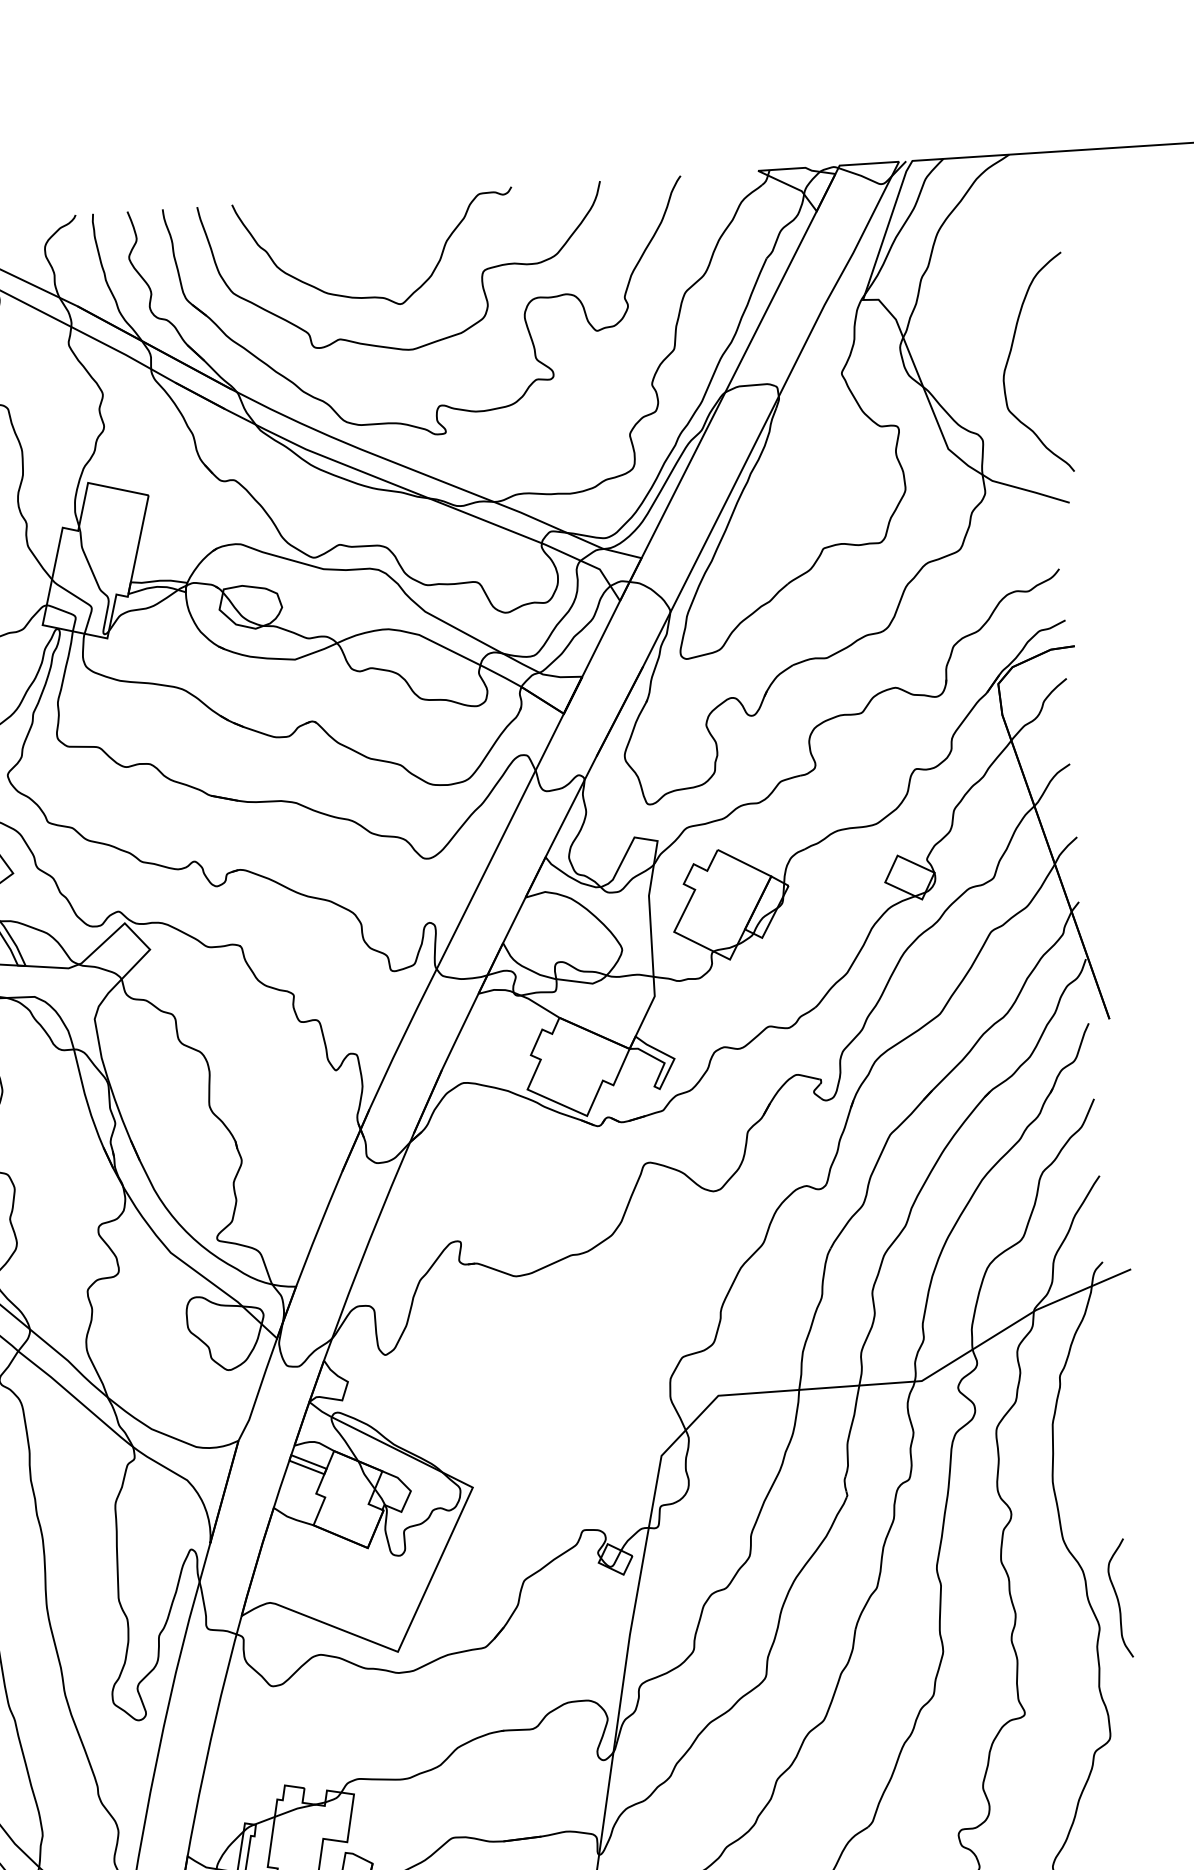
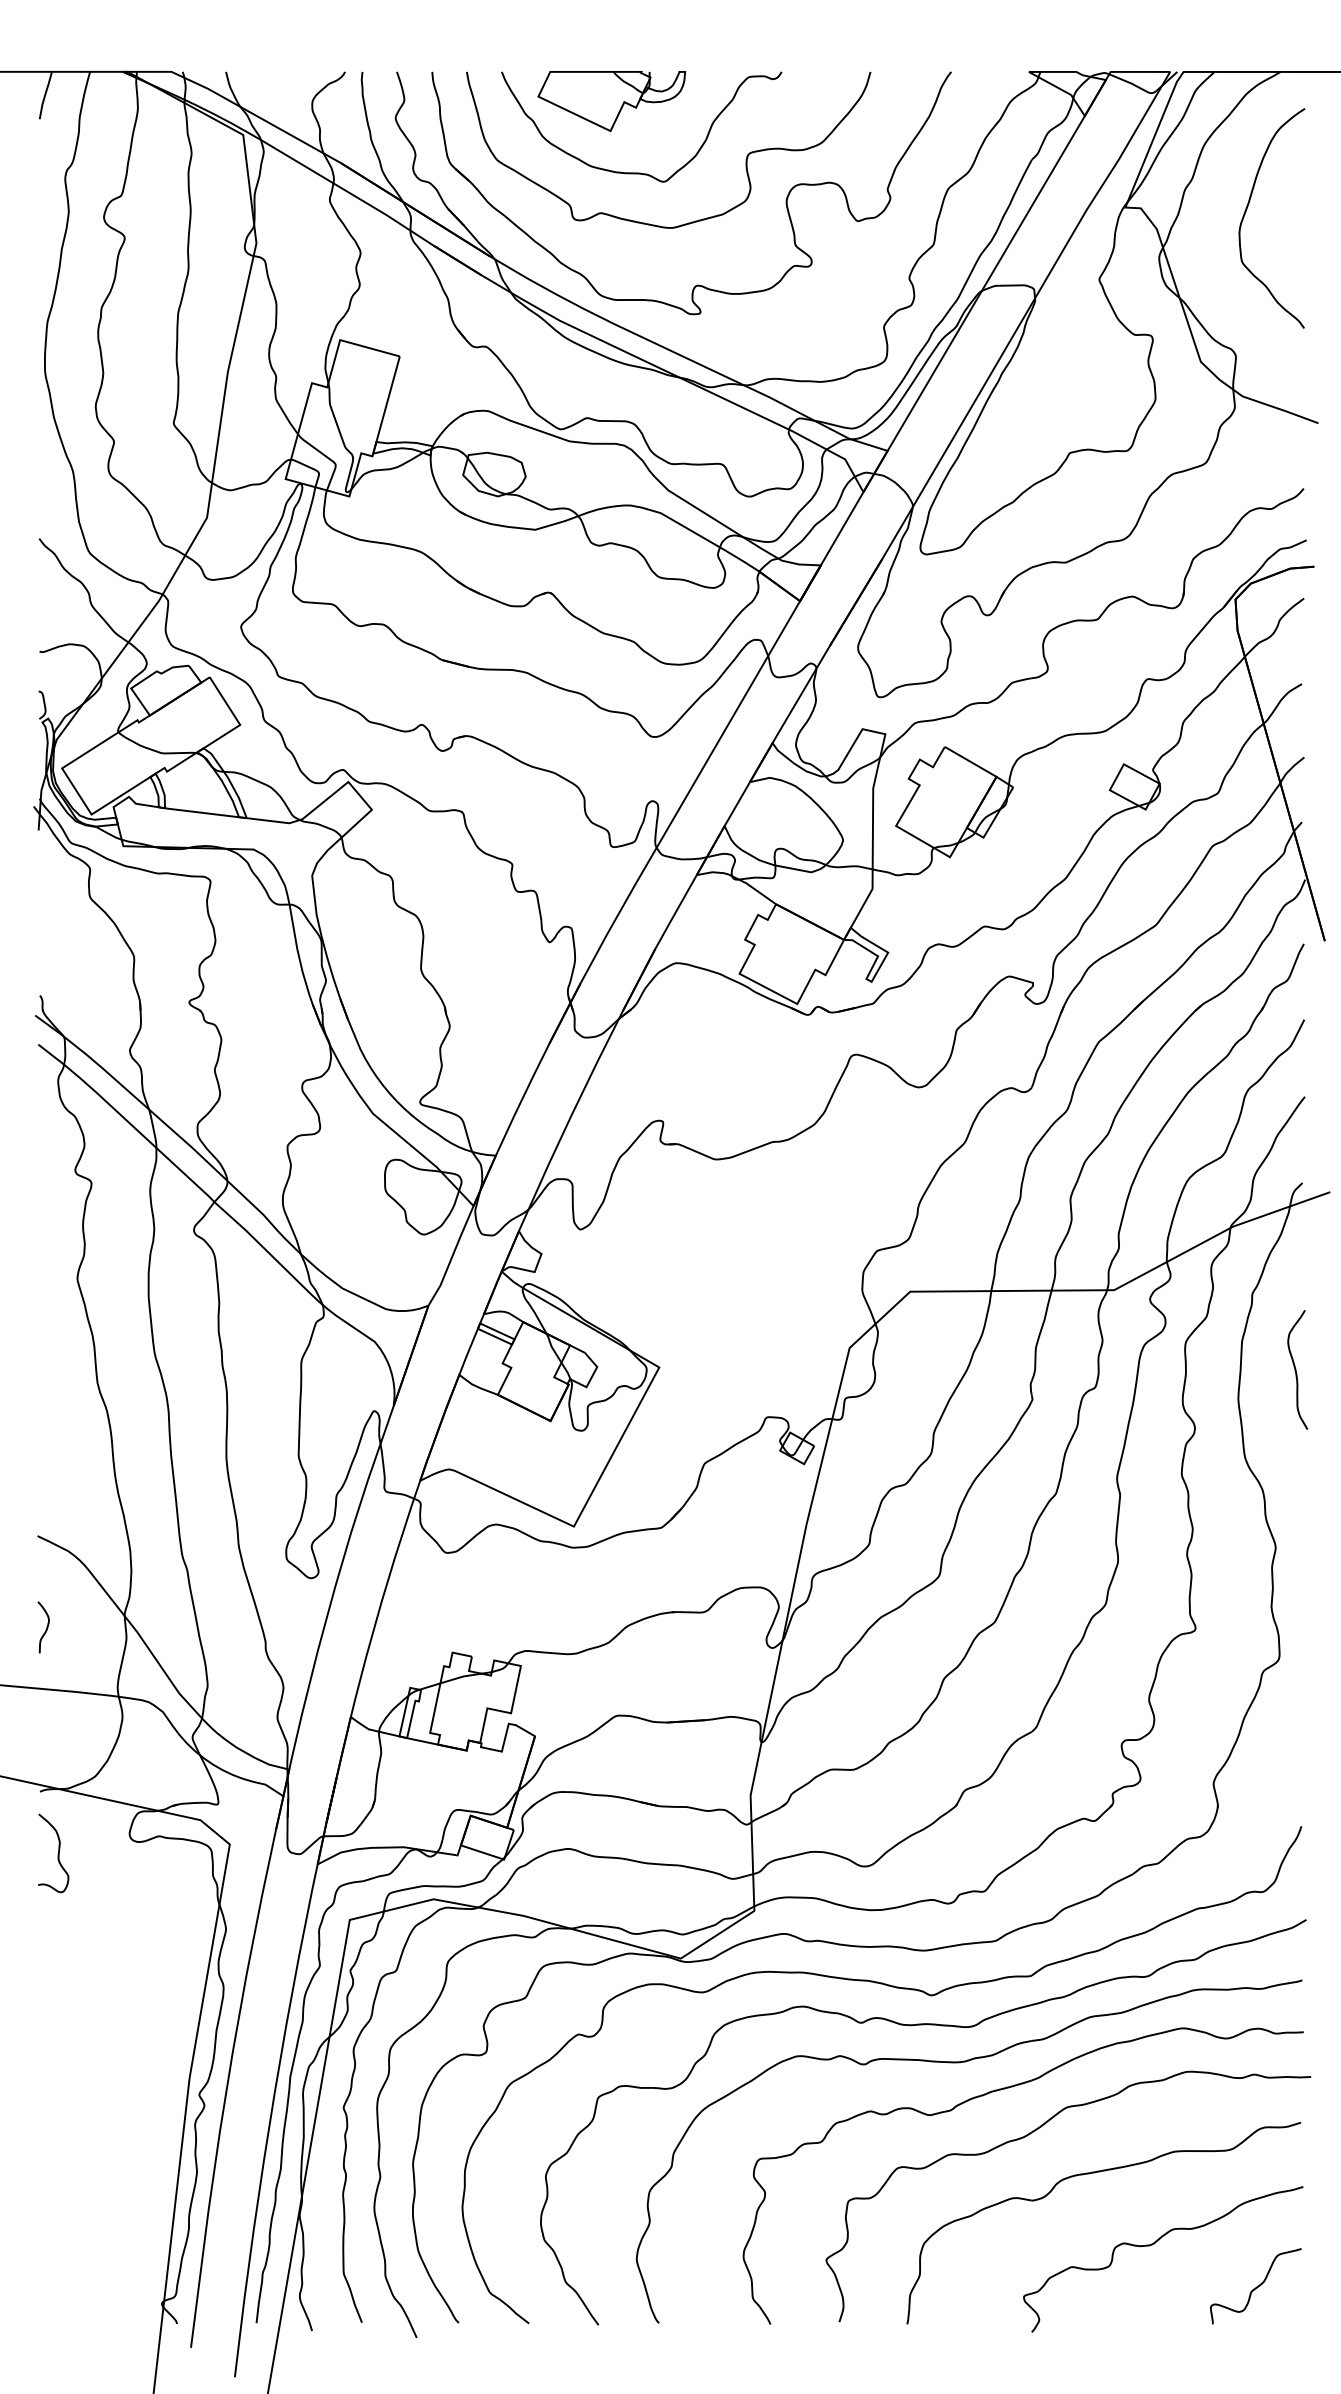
part: (343, 227) -> (611, 101), added
curve: (1010, 356) -> (1247, 209), moved
curve: (1118, 1598) -> (1296, 1369), moved

